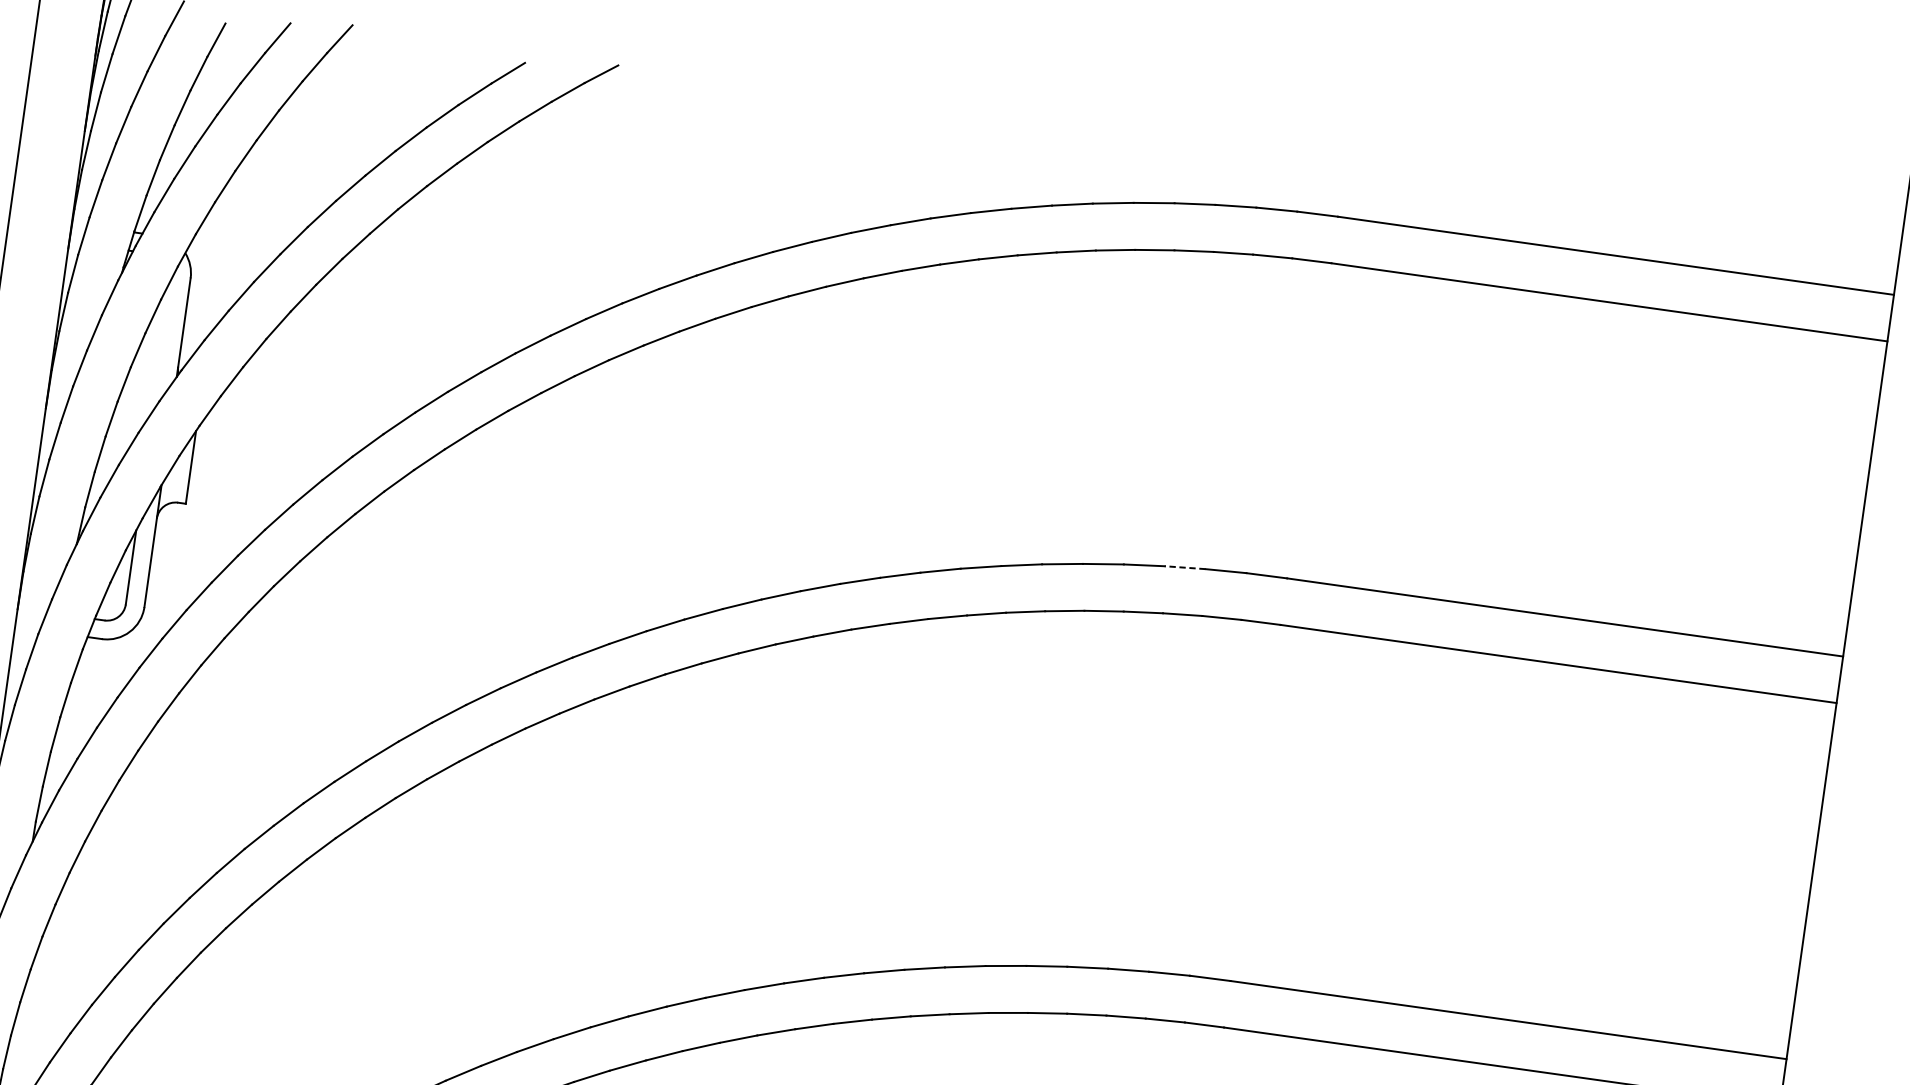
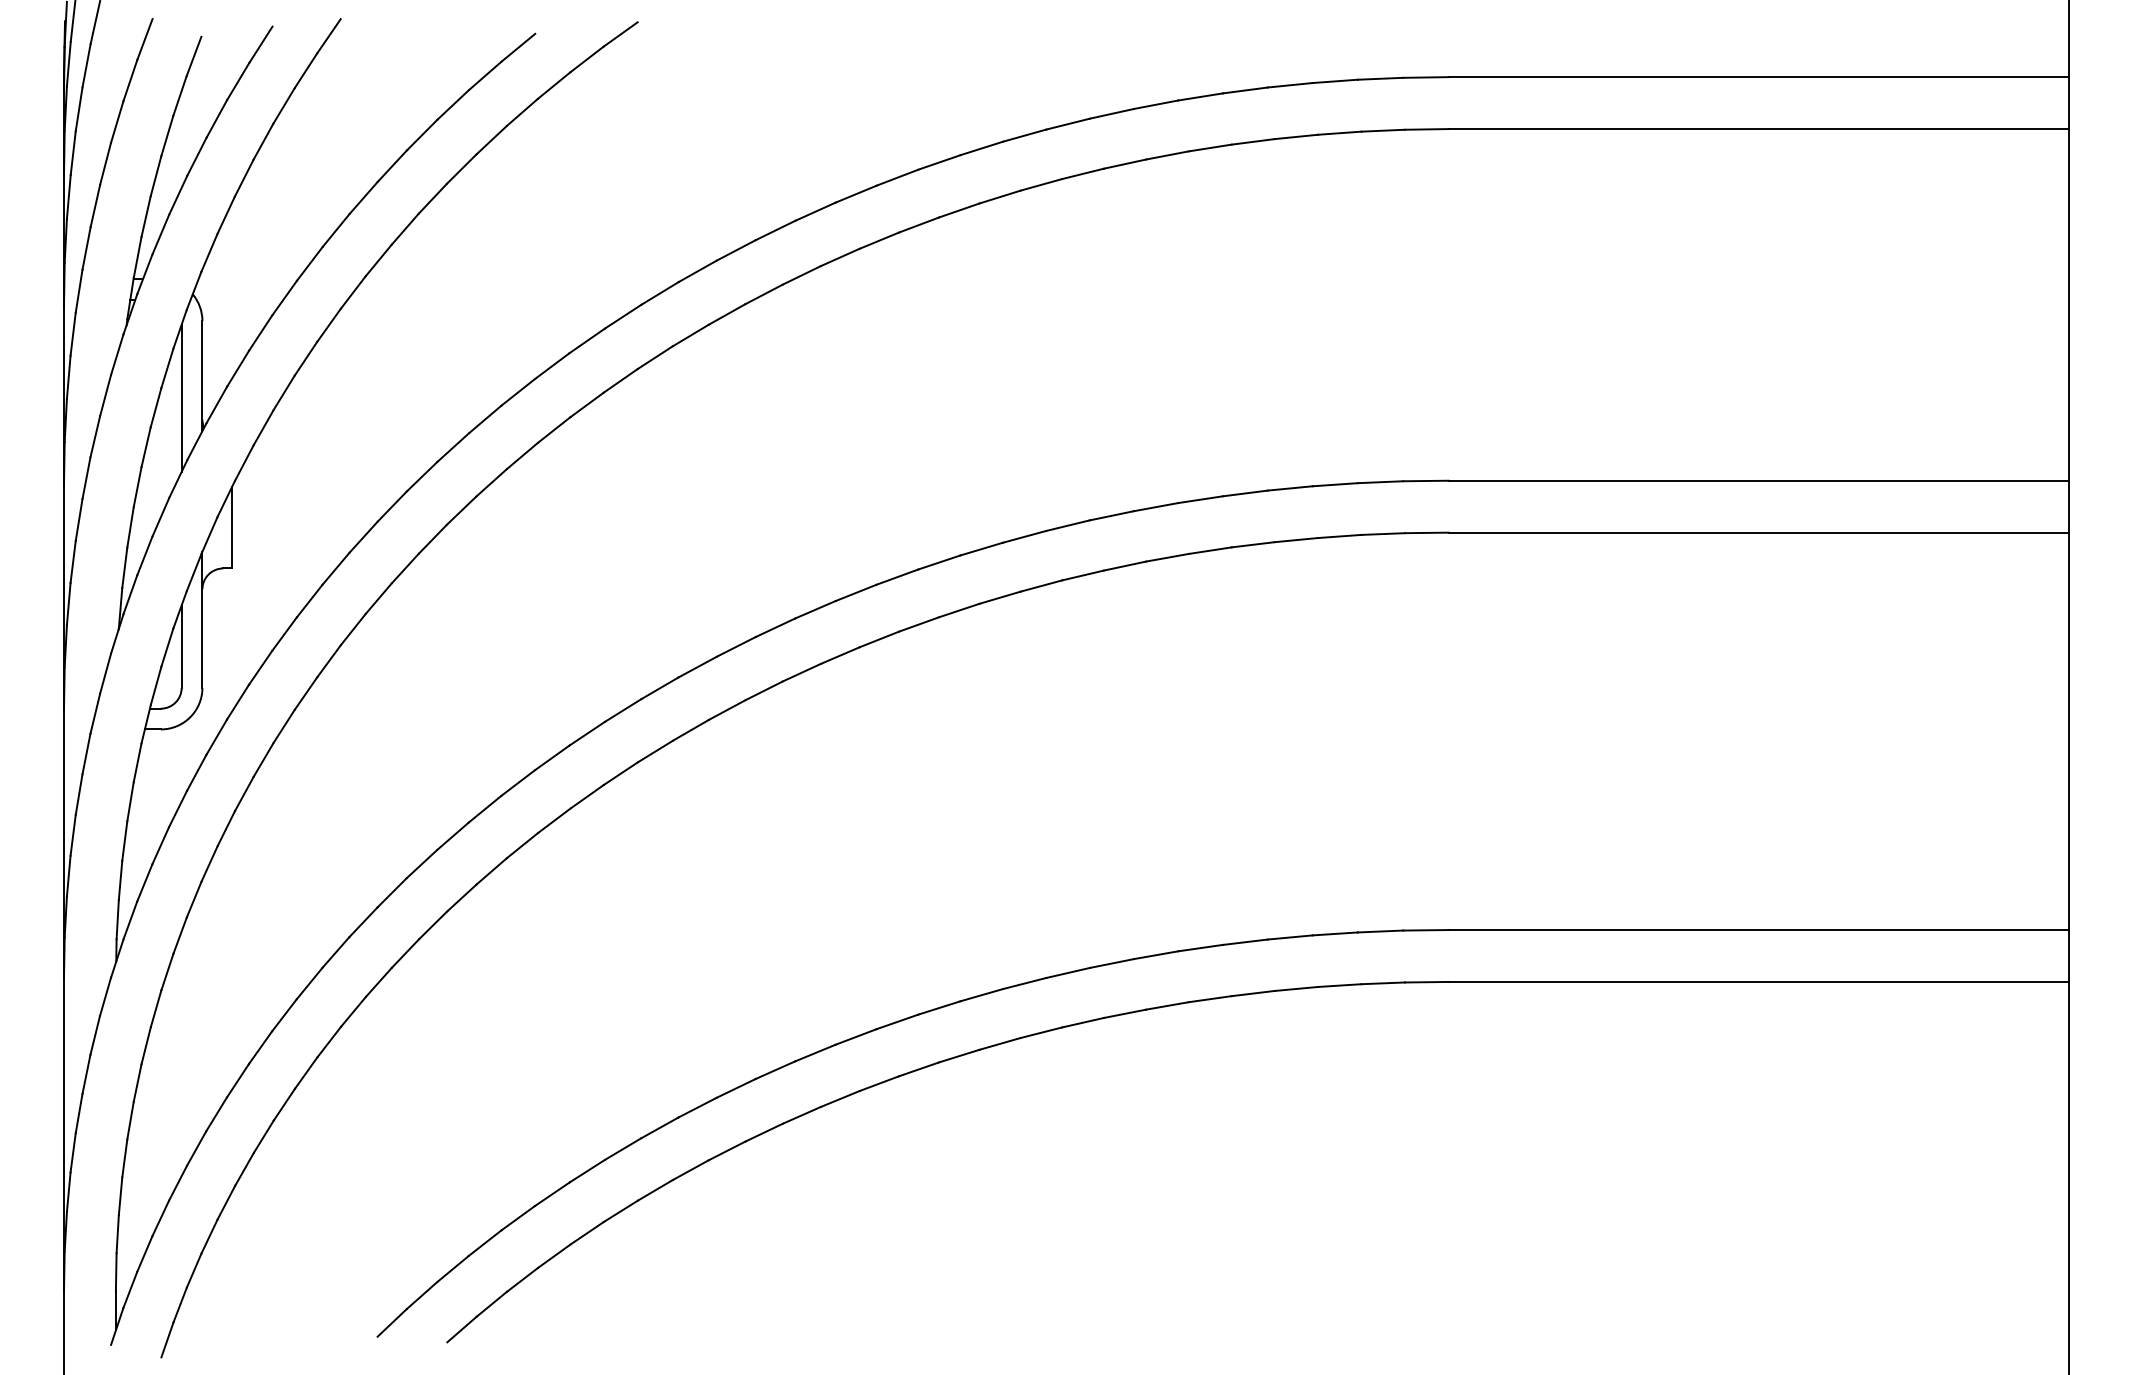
line: (162, 344) -> (181, 397), added
line: (1185, 567) -> (1335, 484), dashed -> solid

